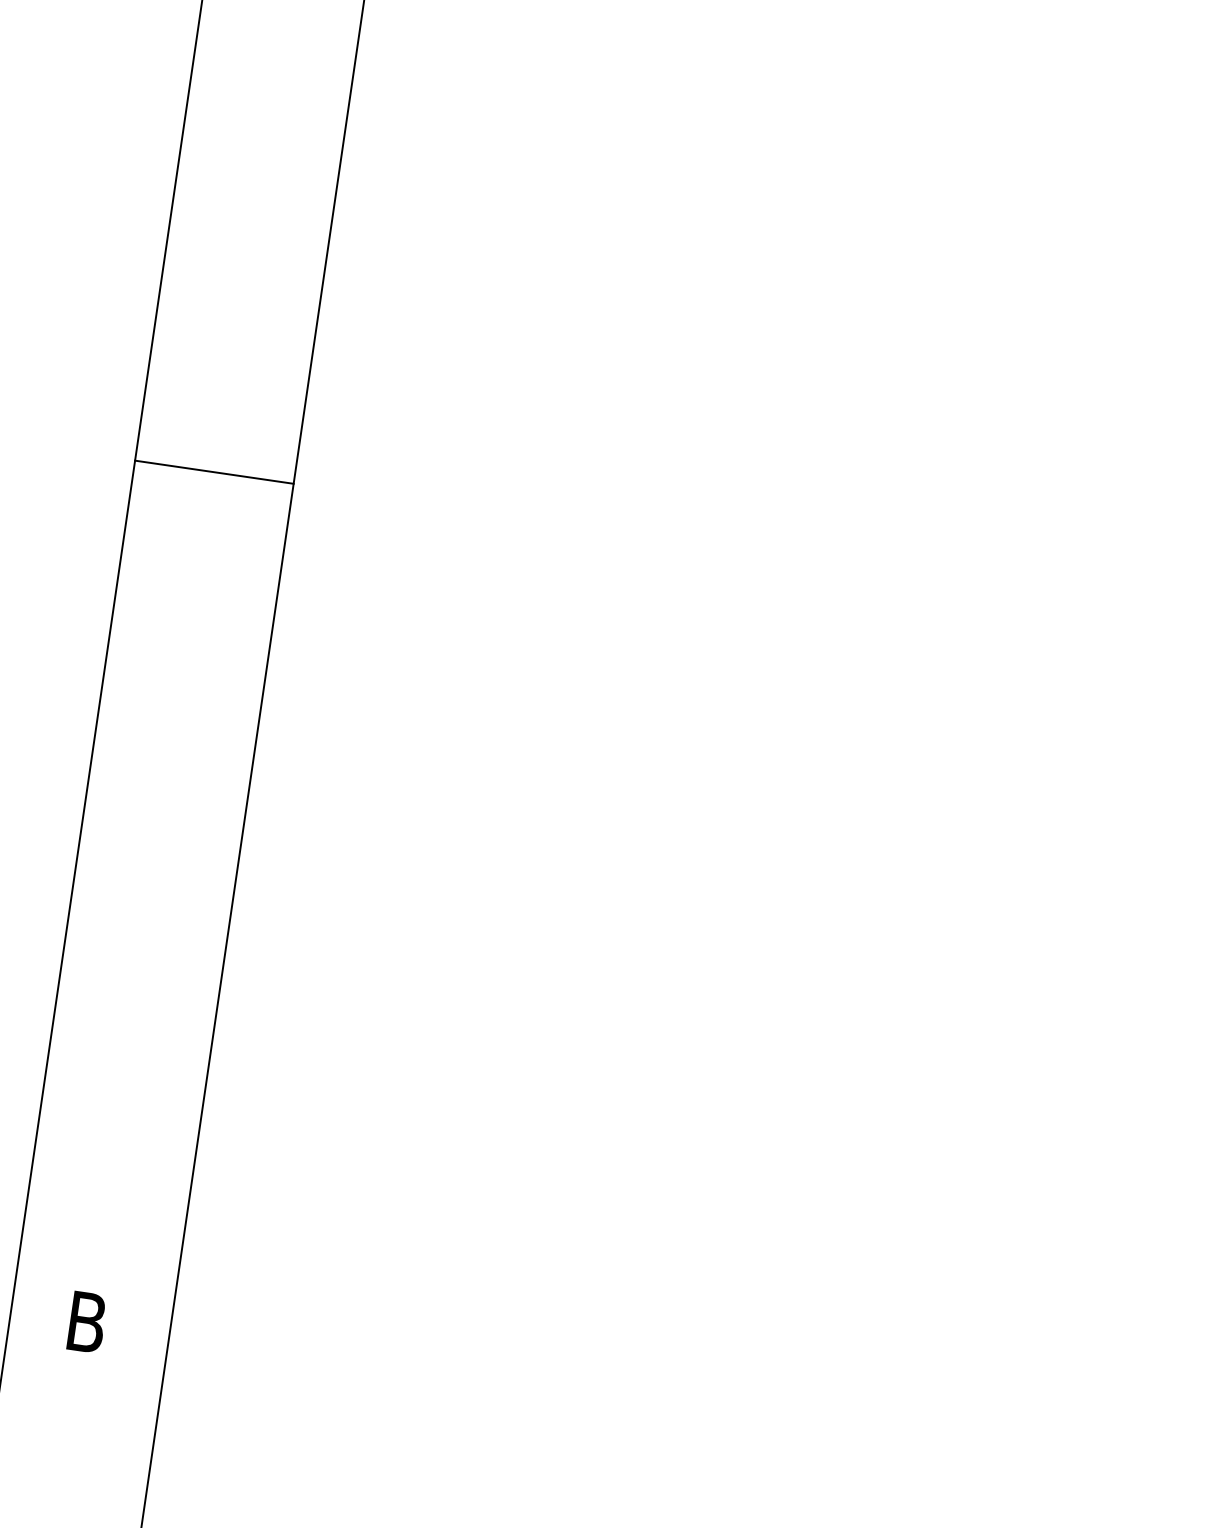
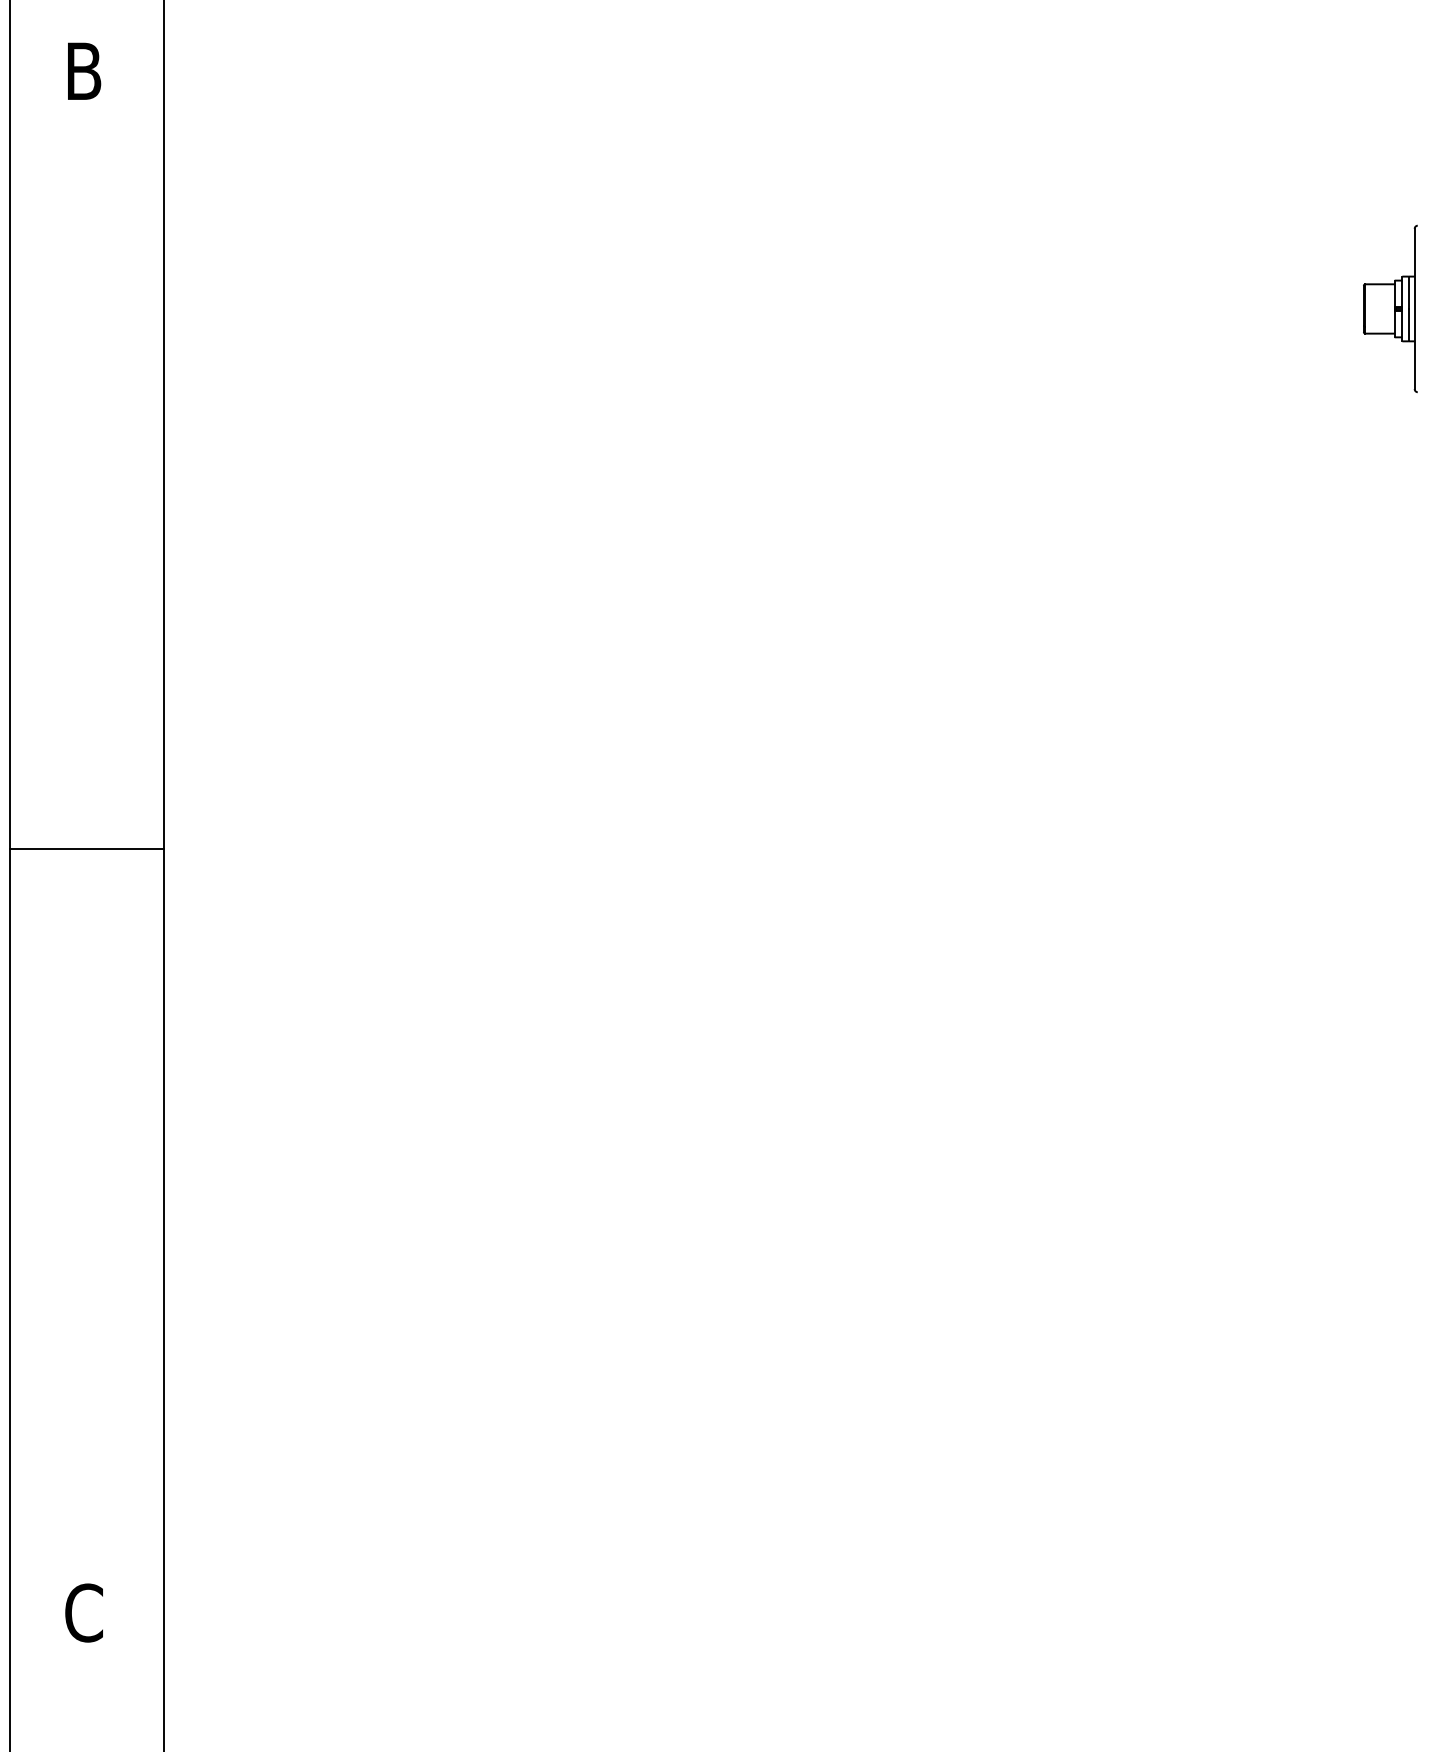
line: (214, 471) -> (87, 848), moved
text: (86, 1321) -> (83, 1612), B -> C

